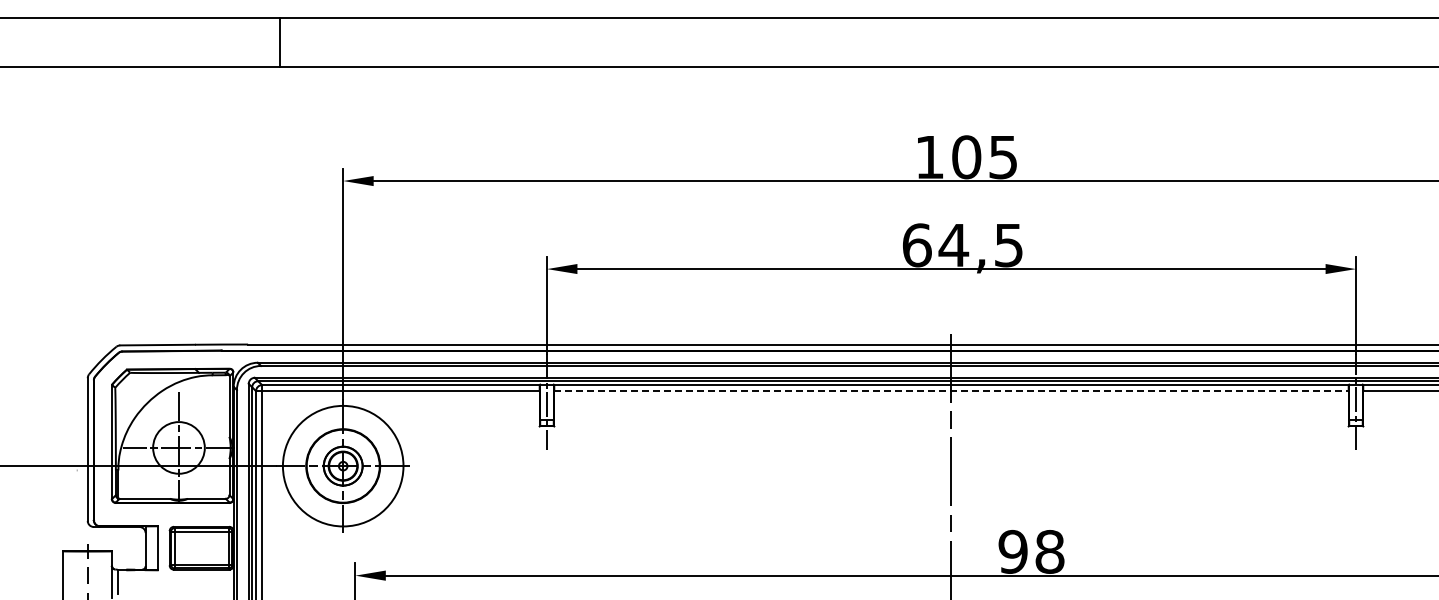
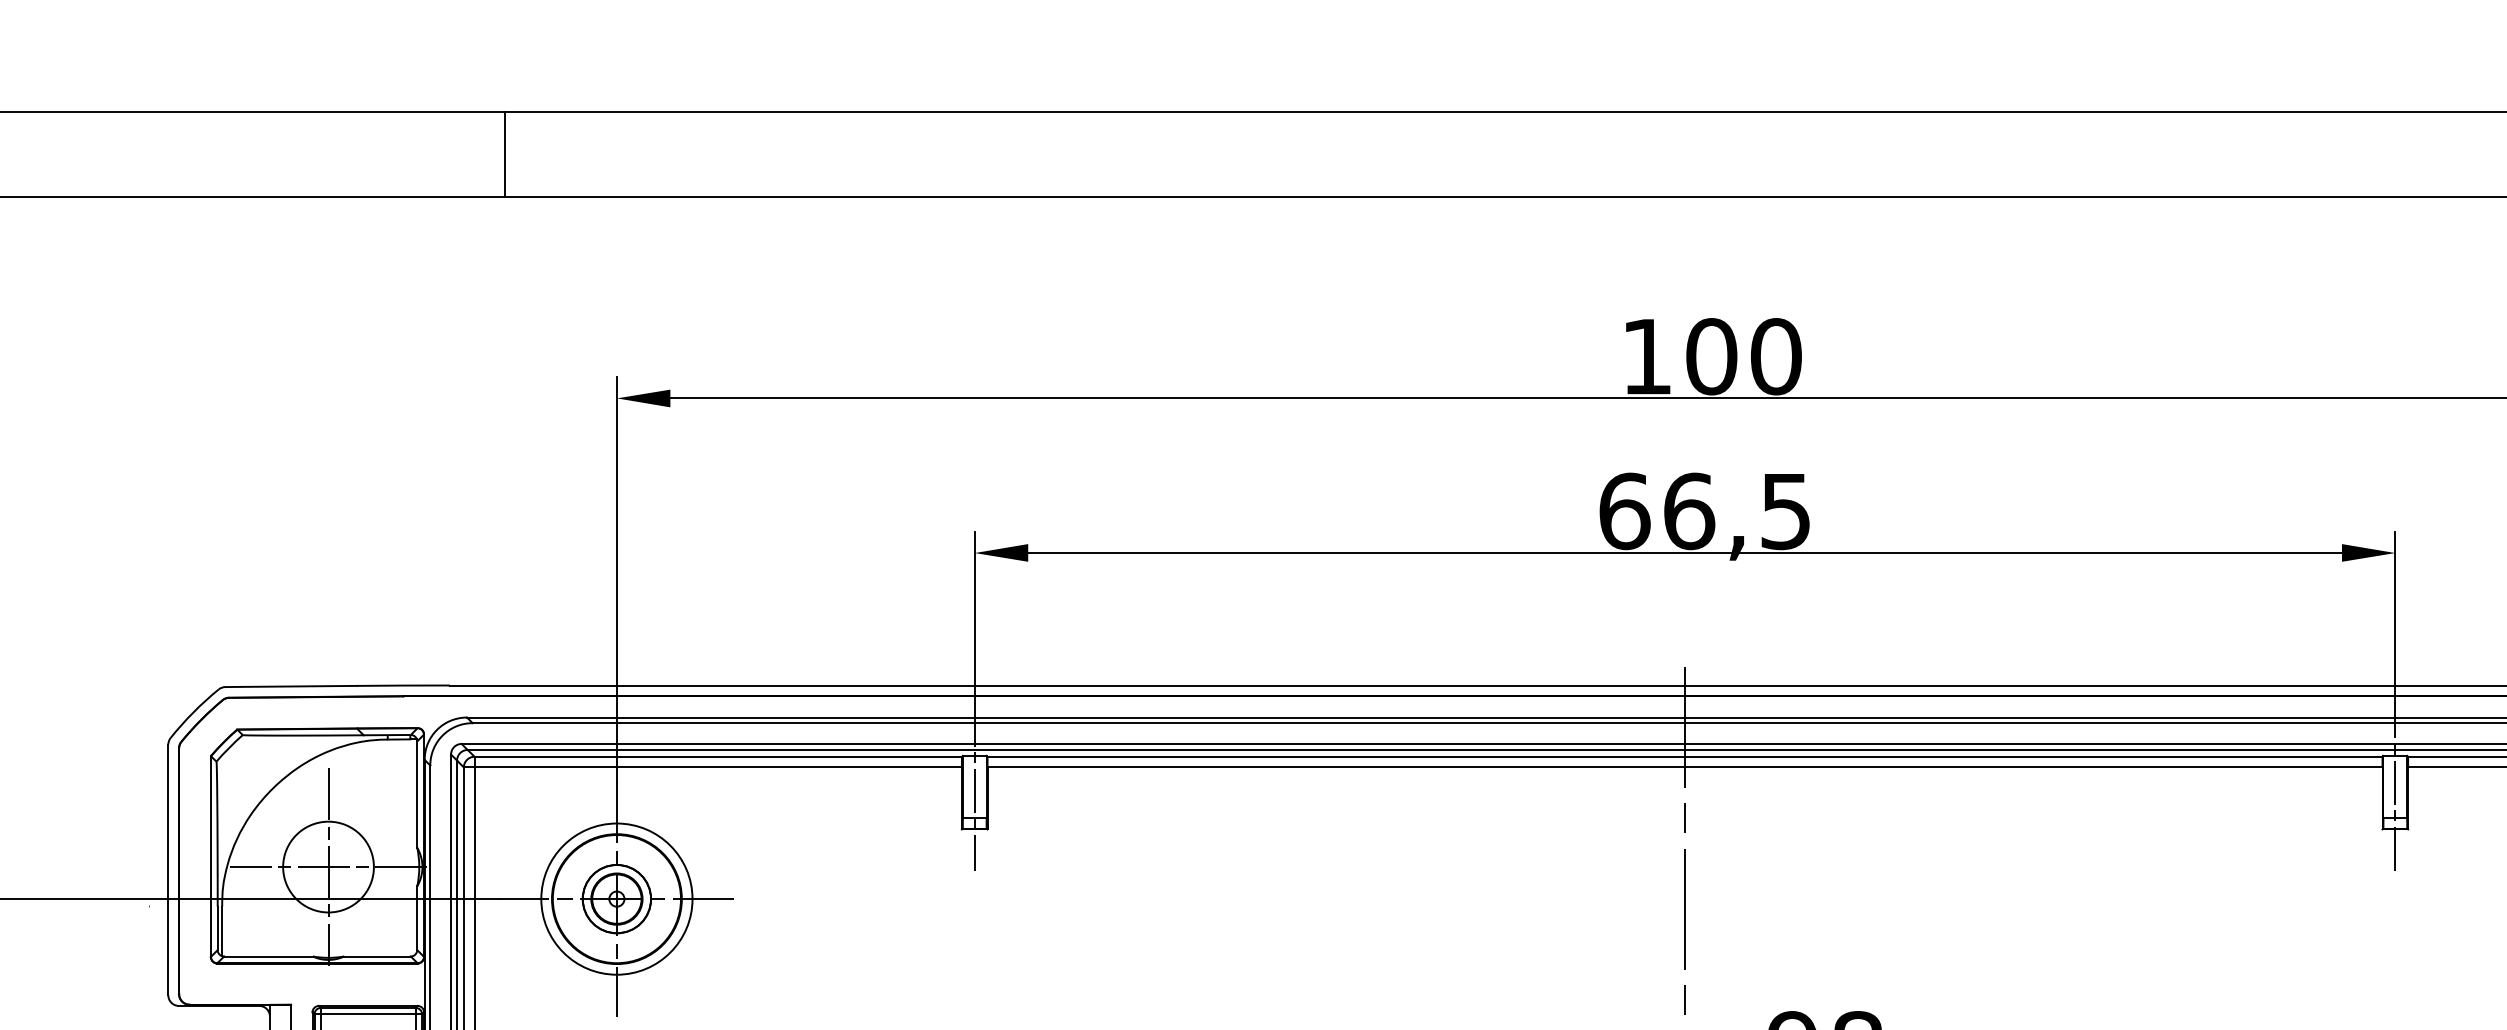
text: (1003, 157) -> (1776, 357), 105 -> 100
text: (953, 245) -> (1688, 511), 64,5 -> 66,5
line: (951, 391) -> (1685, 767), dashed -> solid
circle: (343, 466) -> (617, 899), size x0.71

